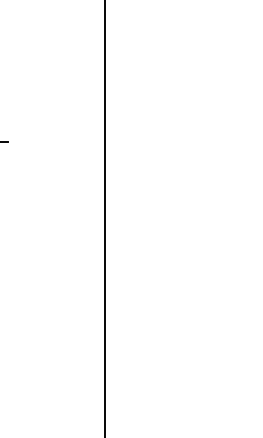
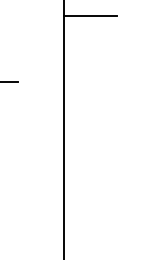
line: (160, 6) -> (90, 16), added

